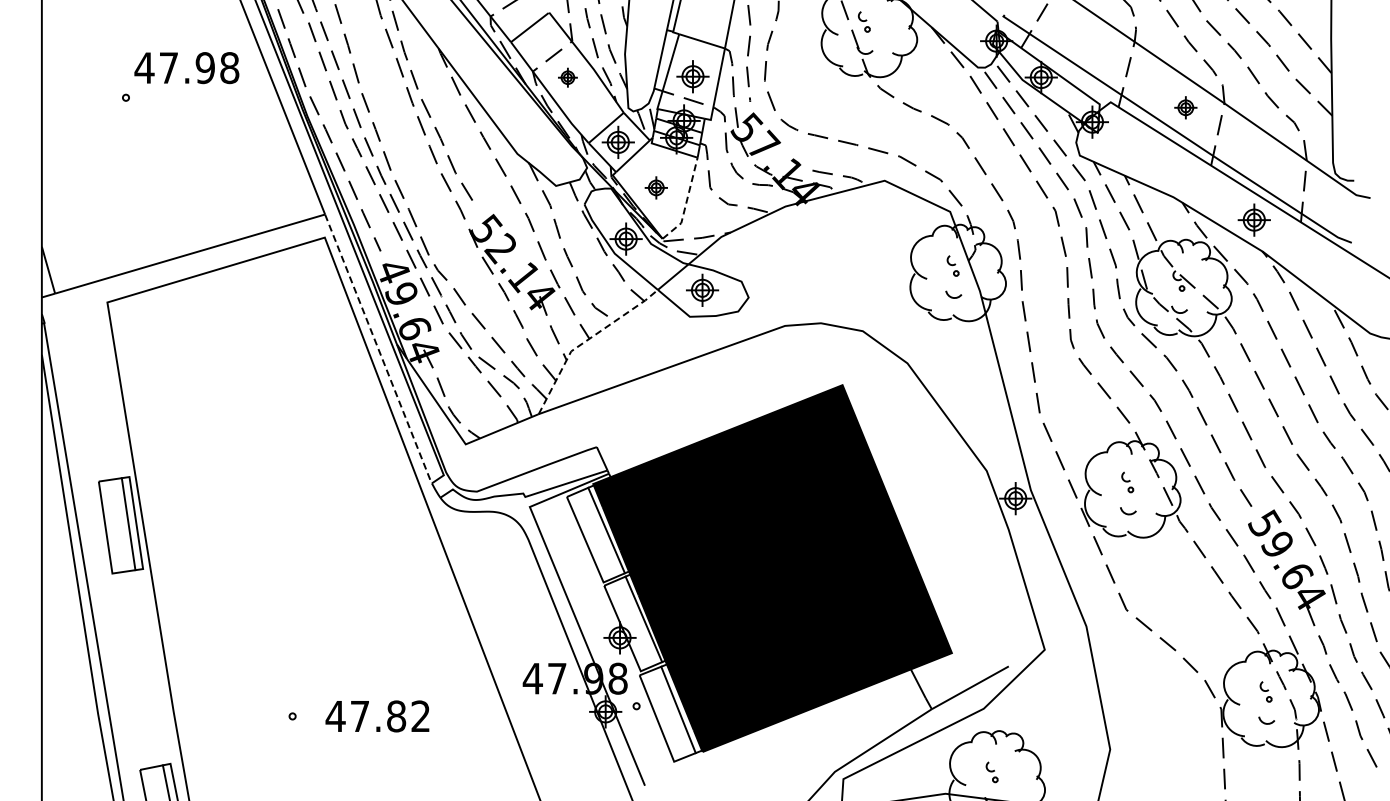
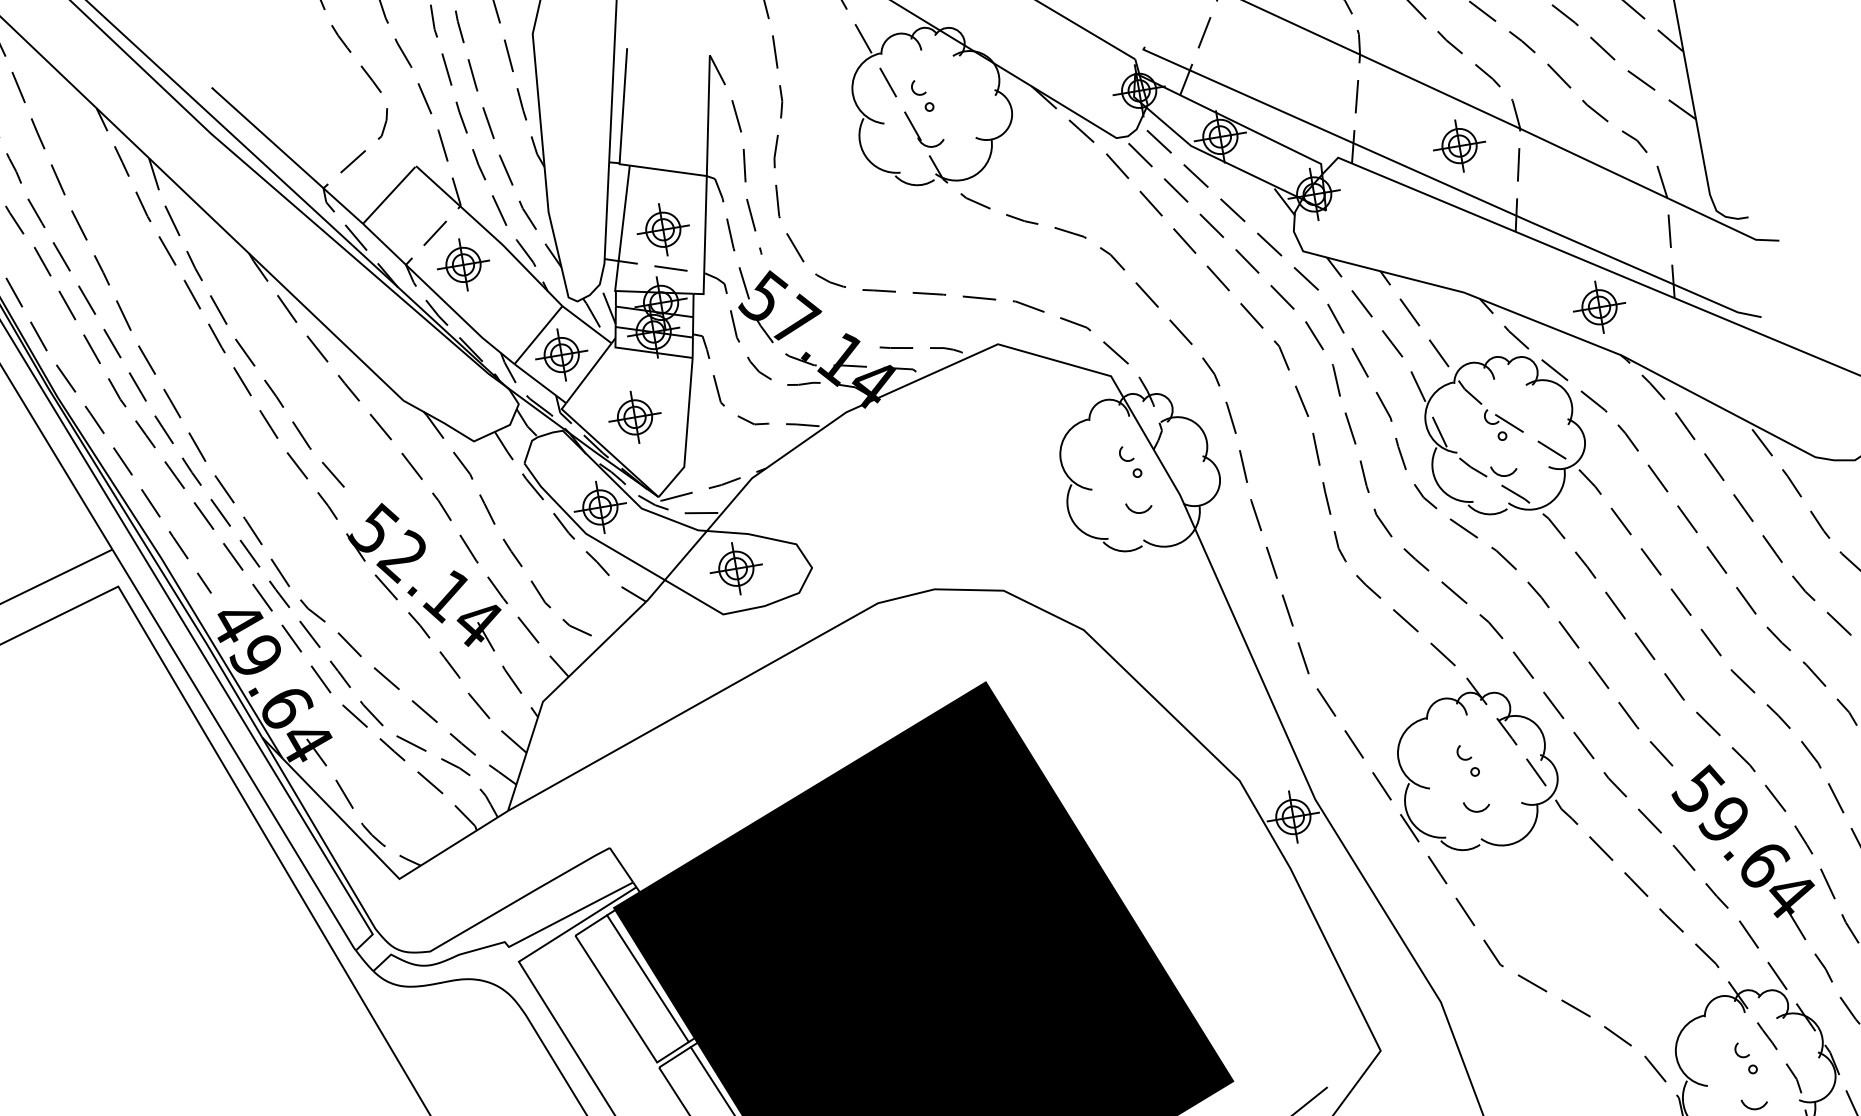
part: (567, 77) -> (462, 264), size x1.67
part: (1185, 107) -> (1459, 145), size x1.43
part: (655, 187) -> (633, 417), size x1.43
line: (686, 202) -> (686, 432), dashed -> solid
line: (586, 341) -> (564, 681), dashed -> solid
line: (379, 350) -> (236, 752), dashed -> solid

